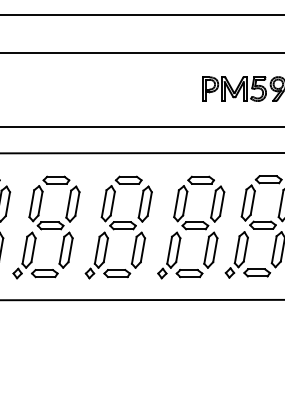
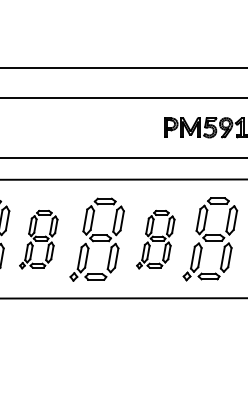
part: (46, 227) -> (38, 239), size x0.7
part: (190, 227) -> (155, 239), size x0.7

